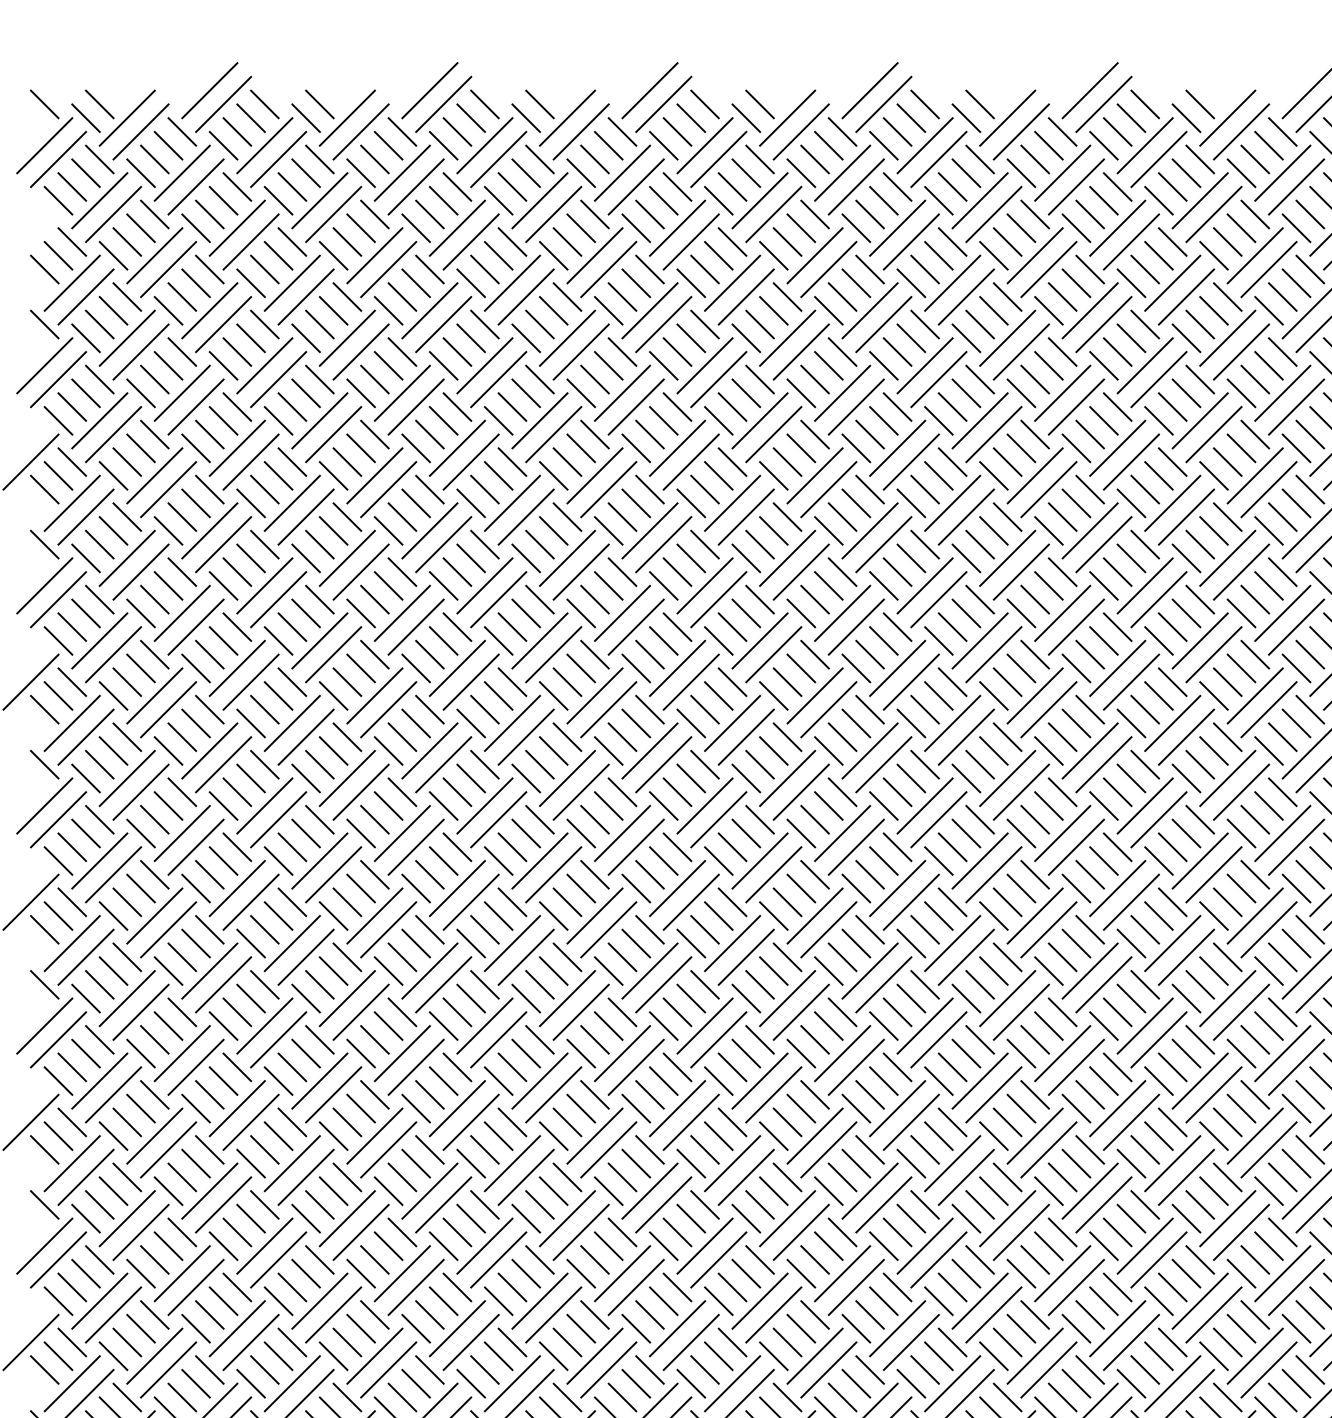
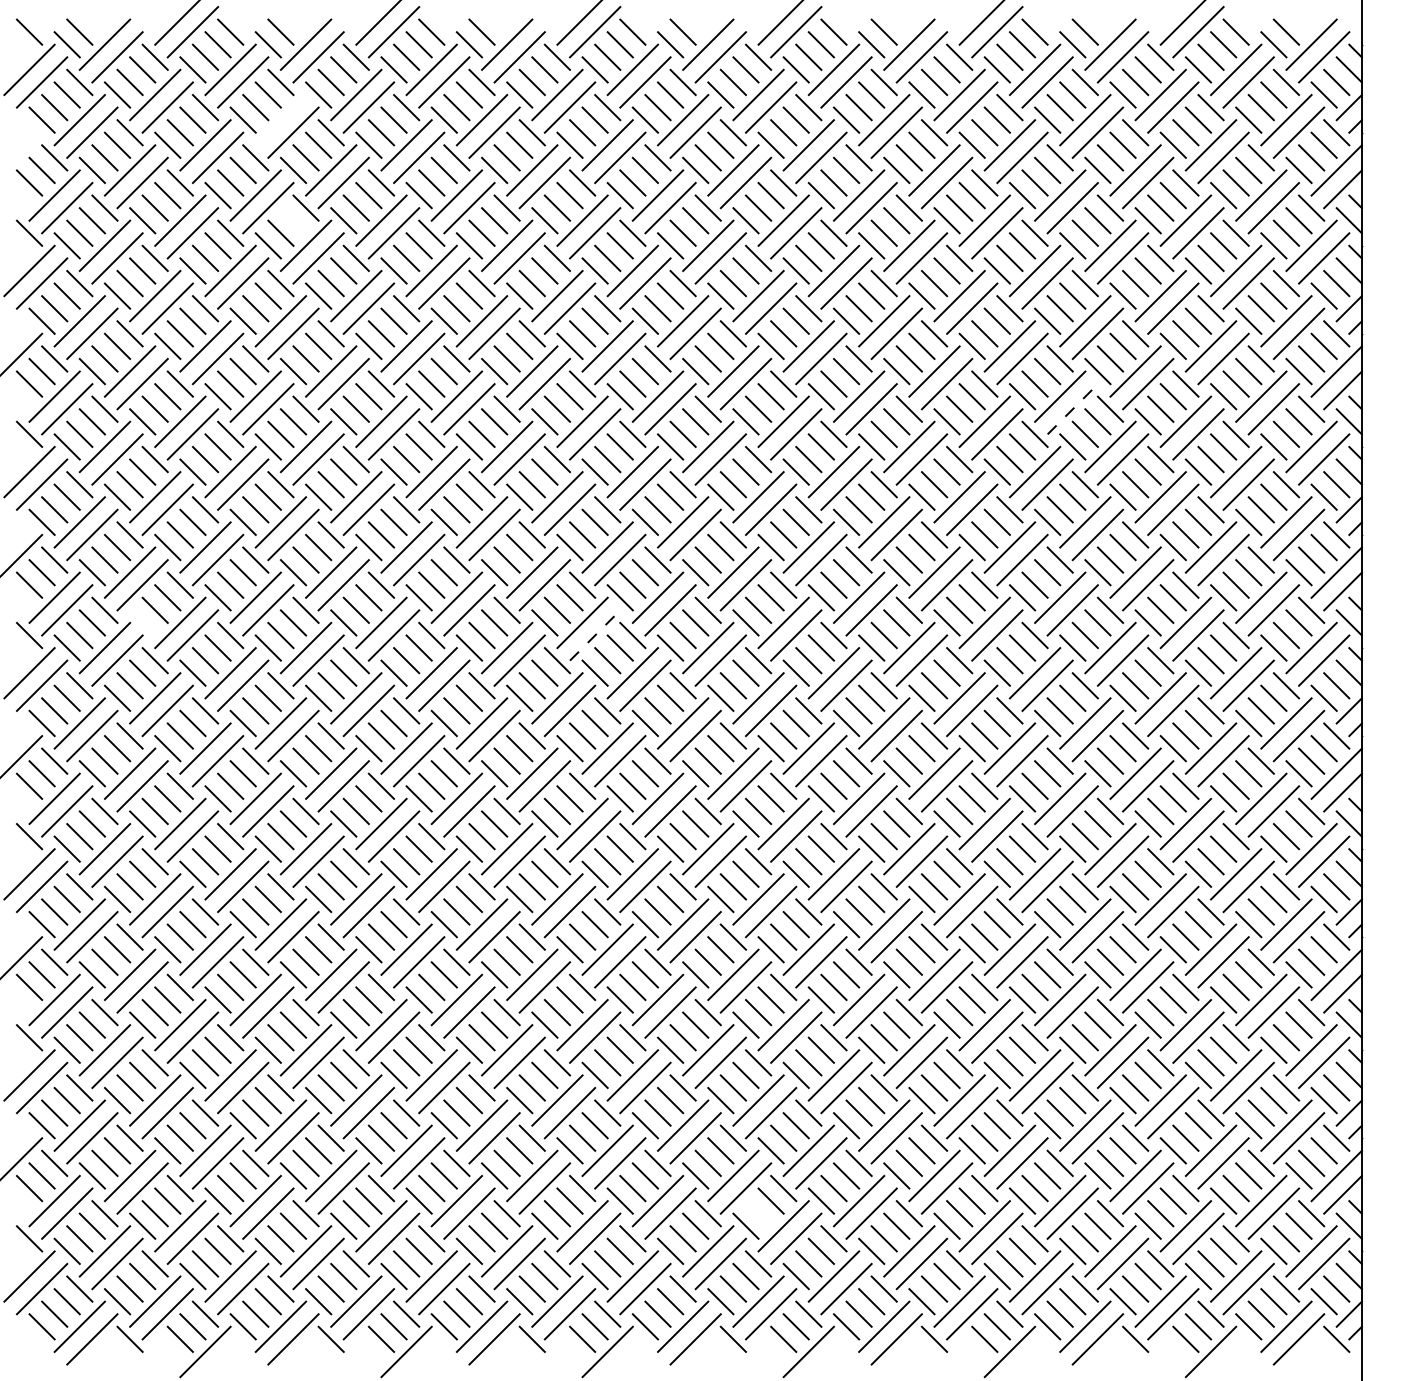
line: (319, 201) -> (280, 120), removed
line: (333, 310) -> (293, 220), removed
line: (1186, 517) -> (1072, 409), solid -> dashed
line: (168, 750) -> (142, 622), removed
line: (664, 764) -> (595, 635), solid -> dashed
line: (842, 1397) -> (758, 1213), removed

